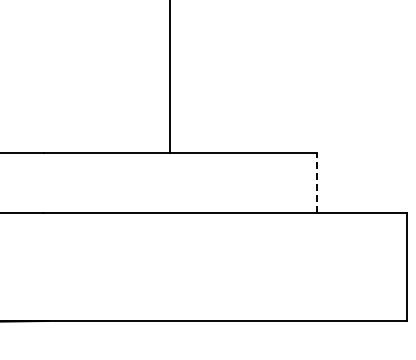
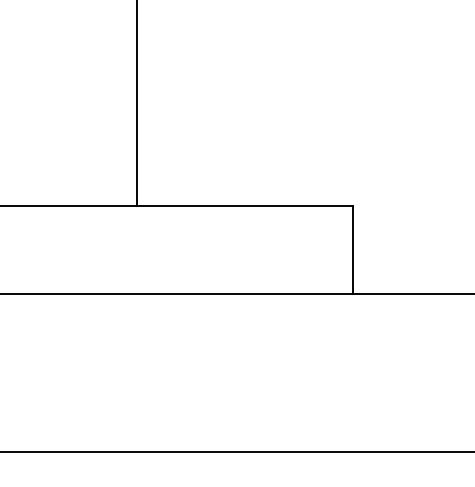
line: (317, 182) -> (352, 248), dashed -> solid

